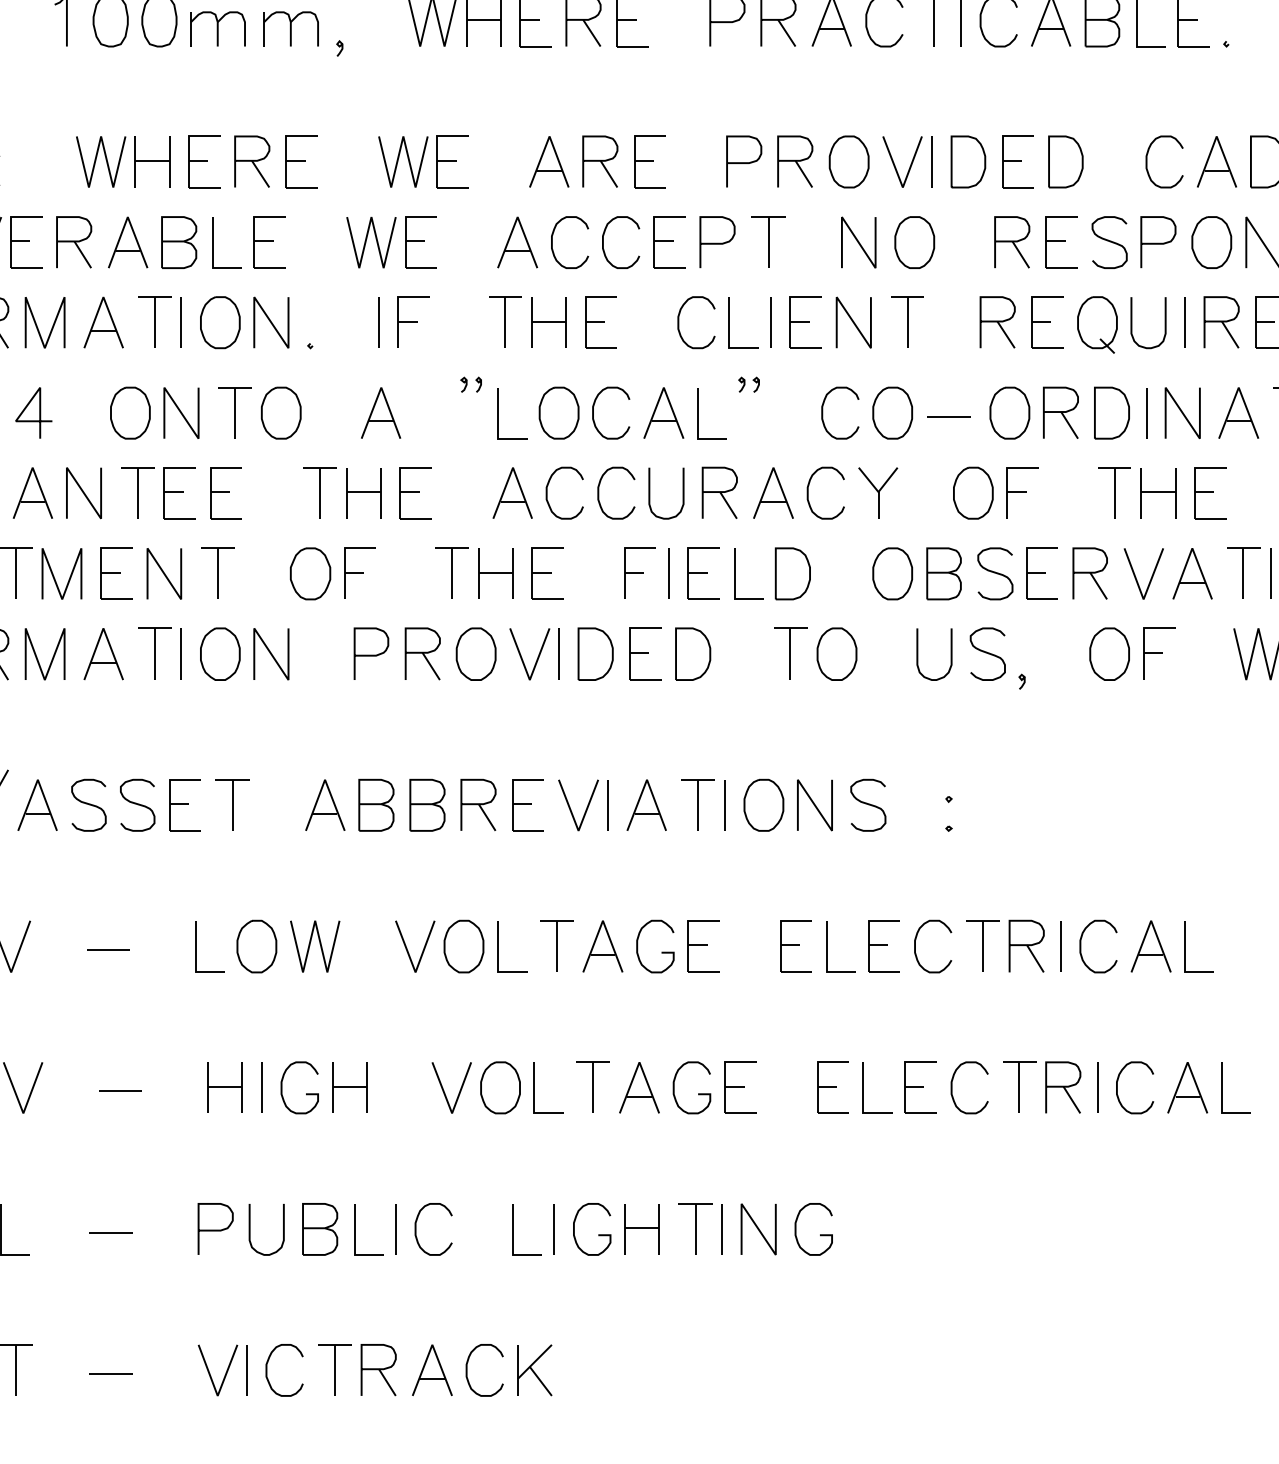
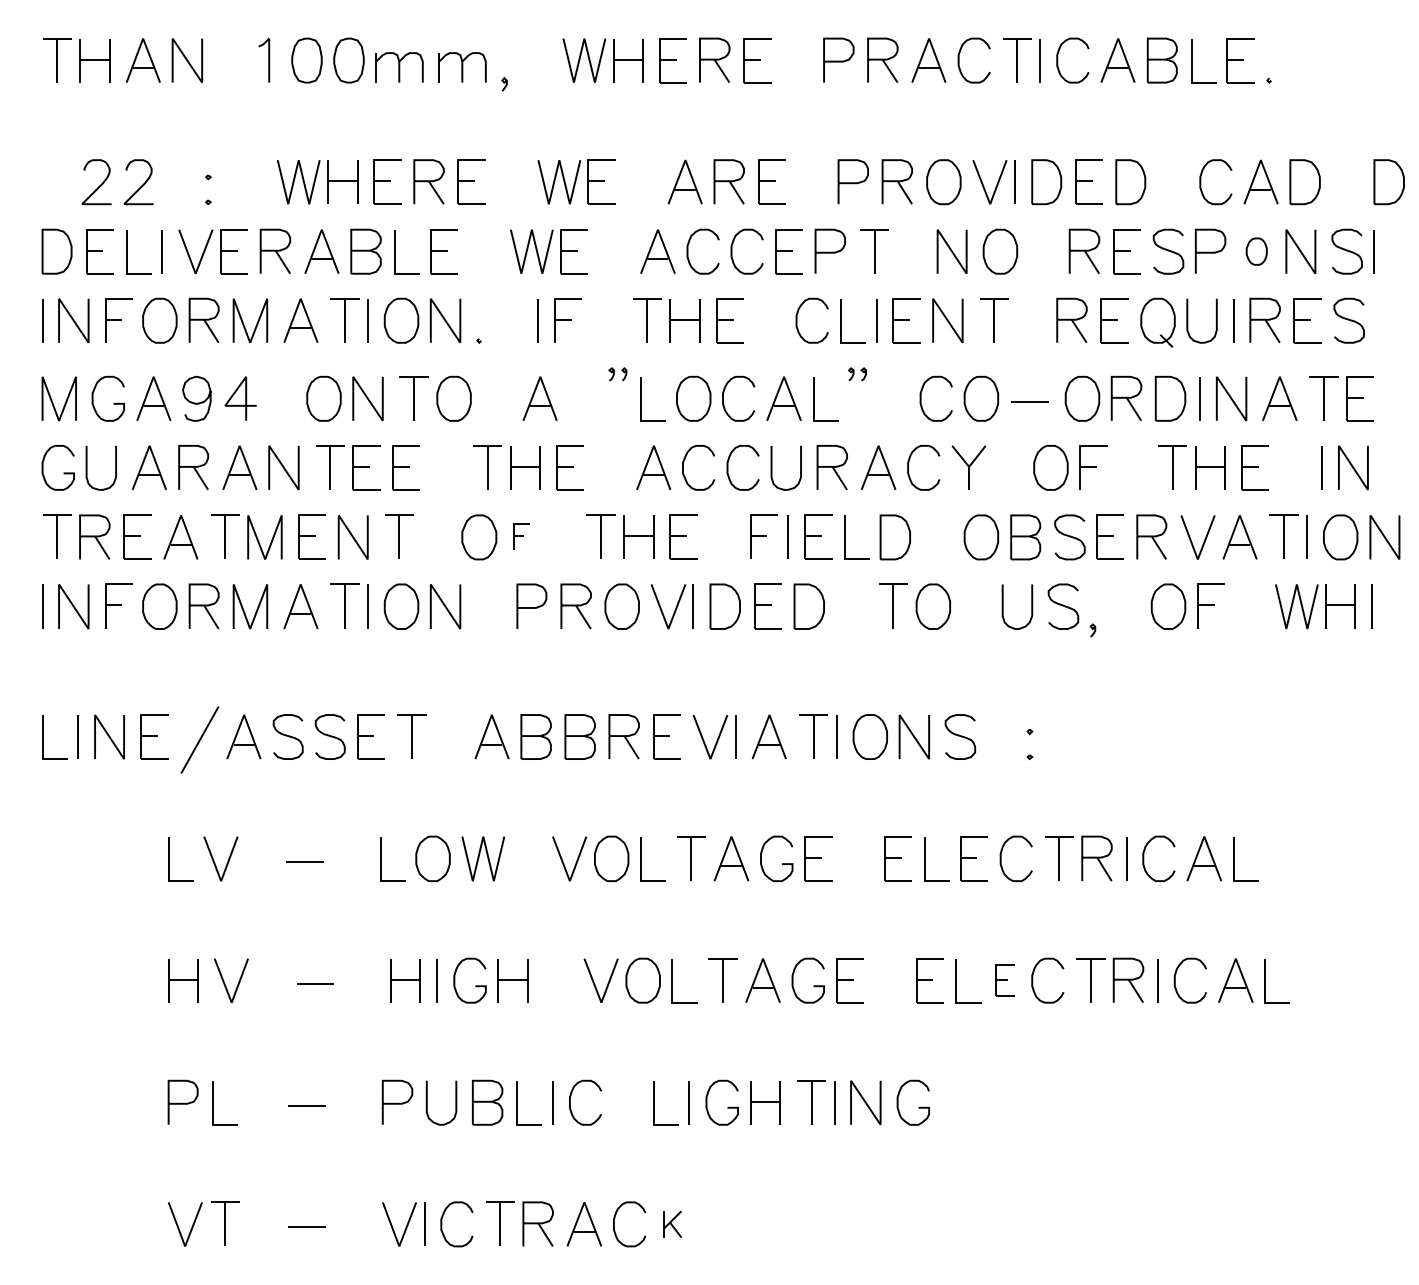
part: (1211, 242) -> (1256, 251), size x0.6
part: (359, 572) -> (521, 536), size x0.6
part: (919, 1087) -> (1004, 980), size x0.7
part: (534, 1370) -> (672, 1224), size x0.6

